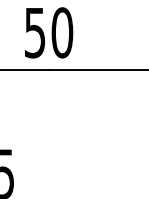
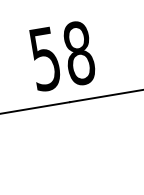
text: (62, 32) -> (79, 52), 50 -> 58

